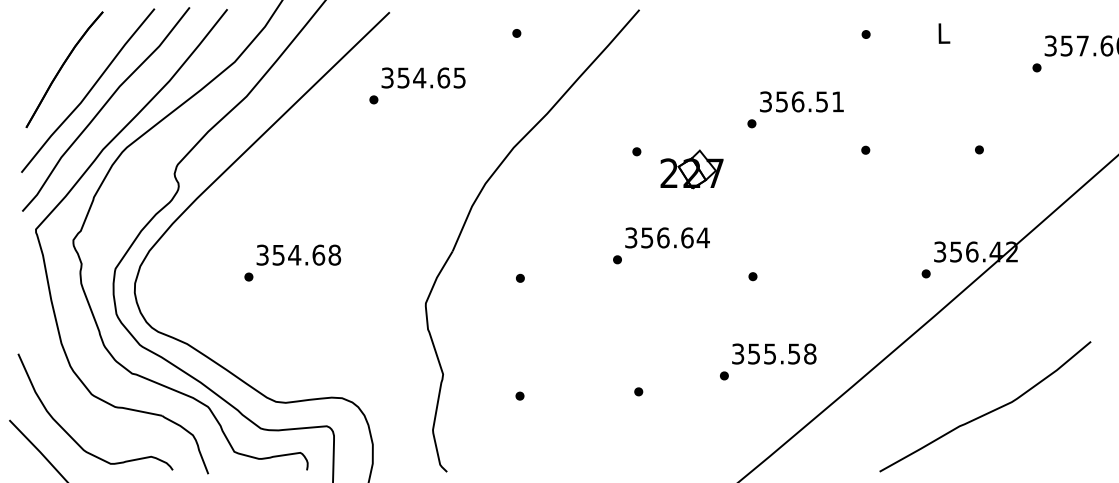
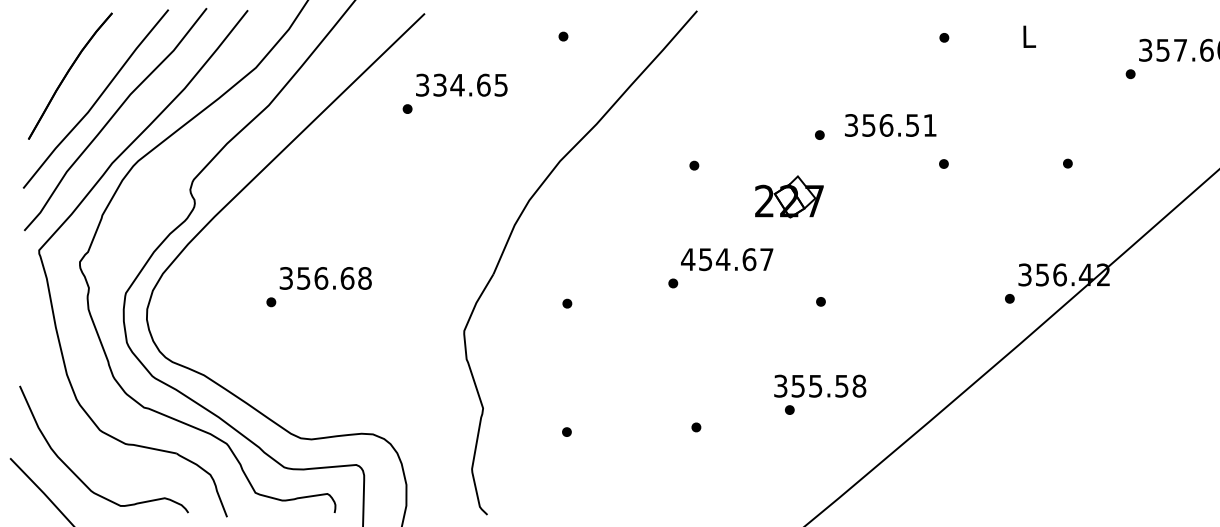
text: (403, 77) -> (439, 84), 354.65 -> 334.65
text: (801, 101) -> (890, 125), moved
part: (691, 169) -> (788, 196), moved
text: (666, 237) -> (726, 259), 356.64 -> 454.67
text: (294, 254) -> (321, 277), 354.68 -> 356.68
text: (774, 353) -> (820, 385), moved
curve: (987, 412) -> (1076, 449), removed

